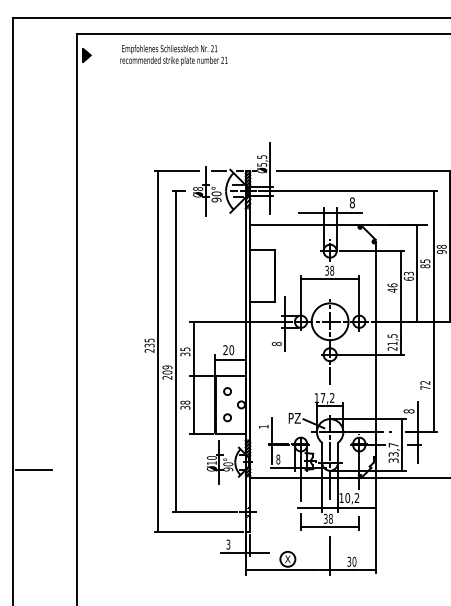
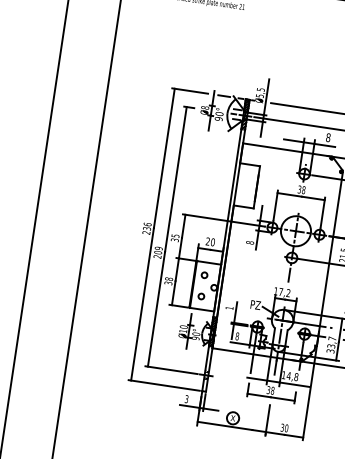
text: (149, 340) -> (147, 224), 235 -> 236
line: (33, 469) -> (38, 314), removed
text: (352, 498) -> (292, 376), 10,2 -> 14,8

